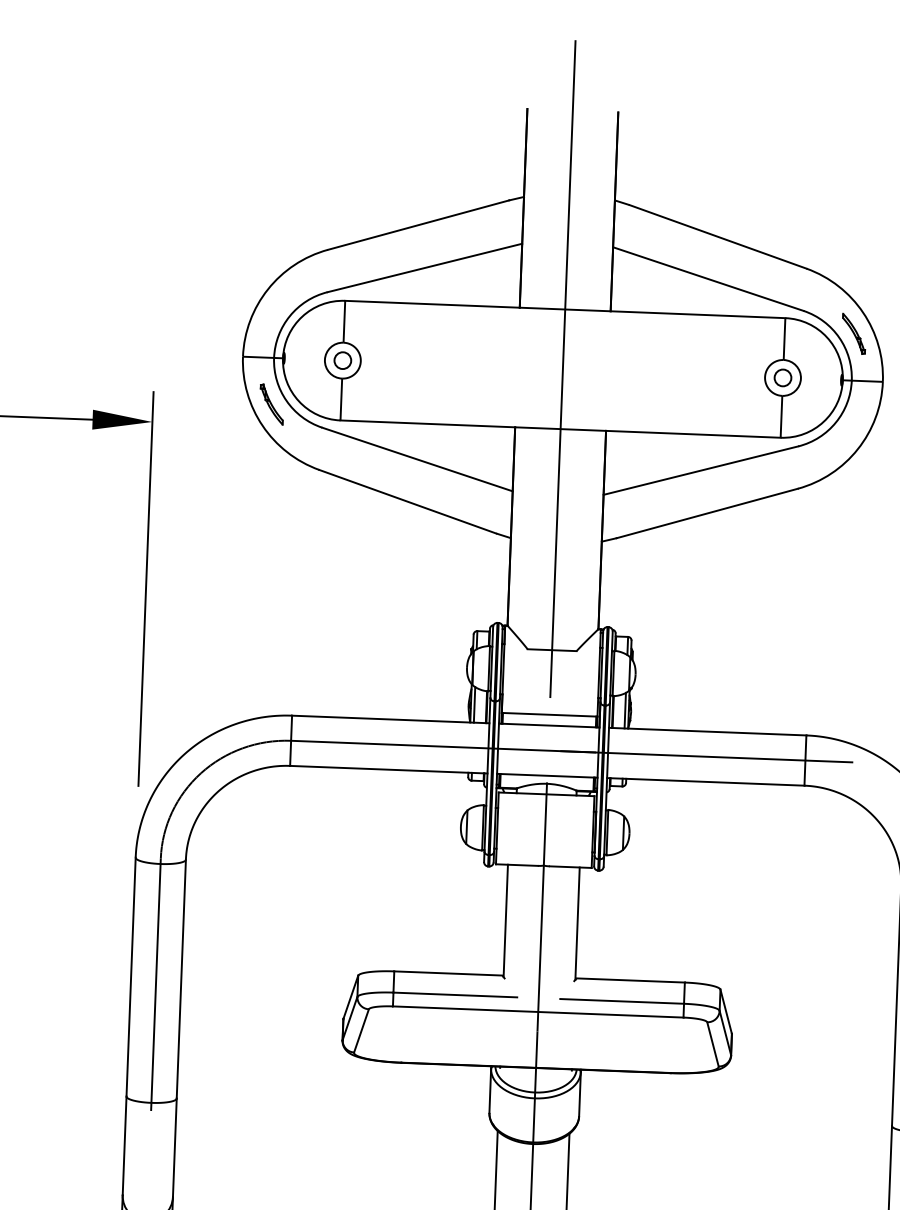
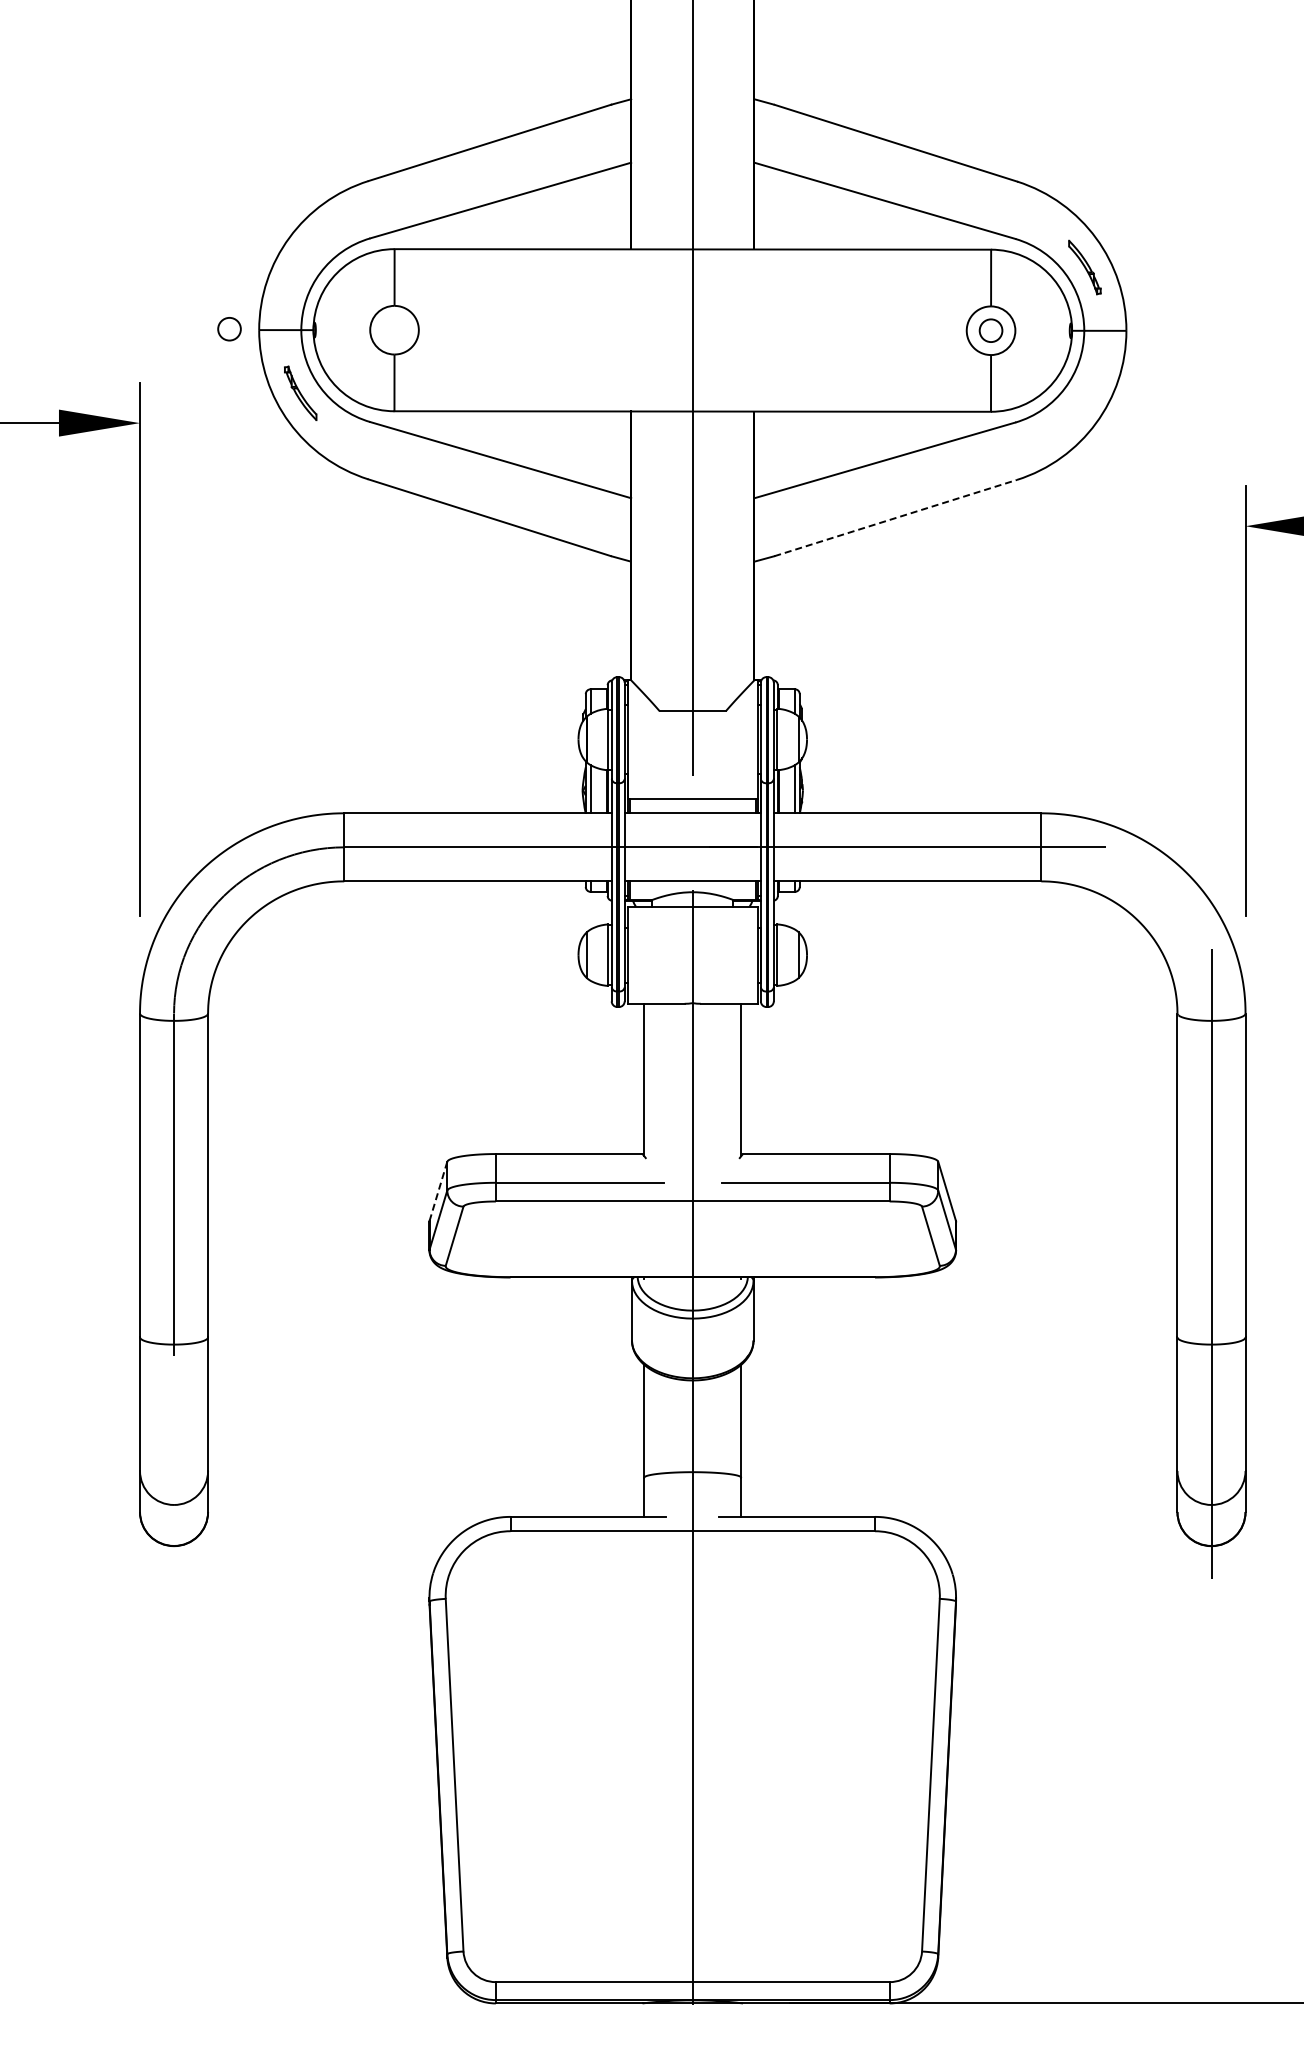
circle: (342, 360) -> (229, 329), moved
line: (707, 513) -> (896, 517), solid -> dashed
line: (350, 997) -> (438, 1191), solid -> dashed

